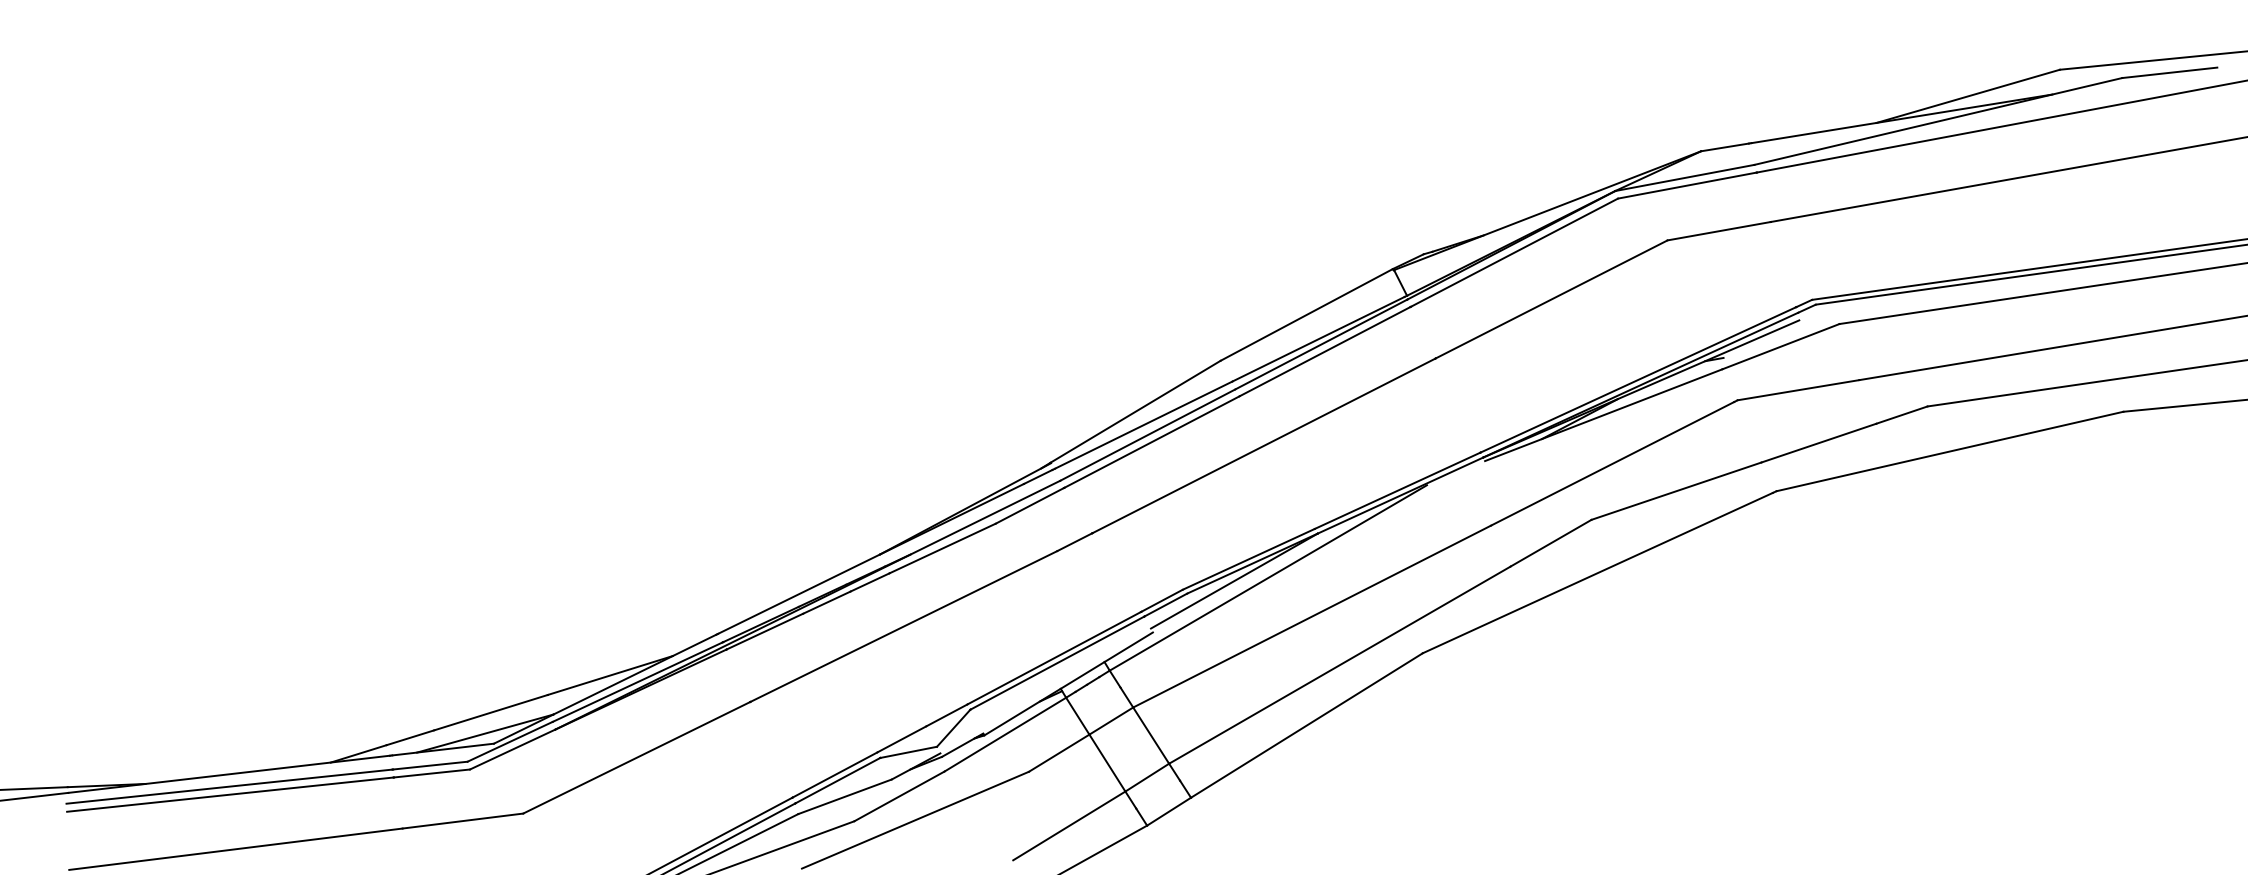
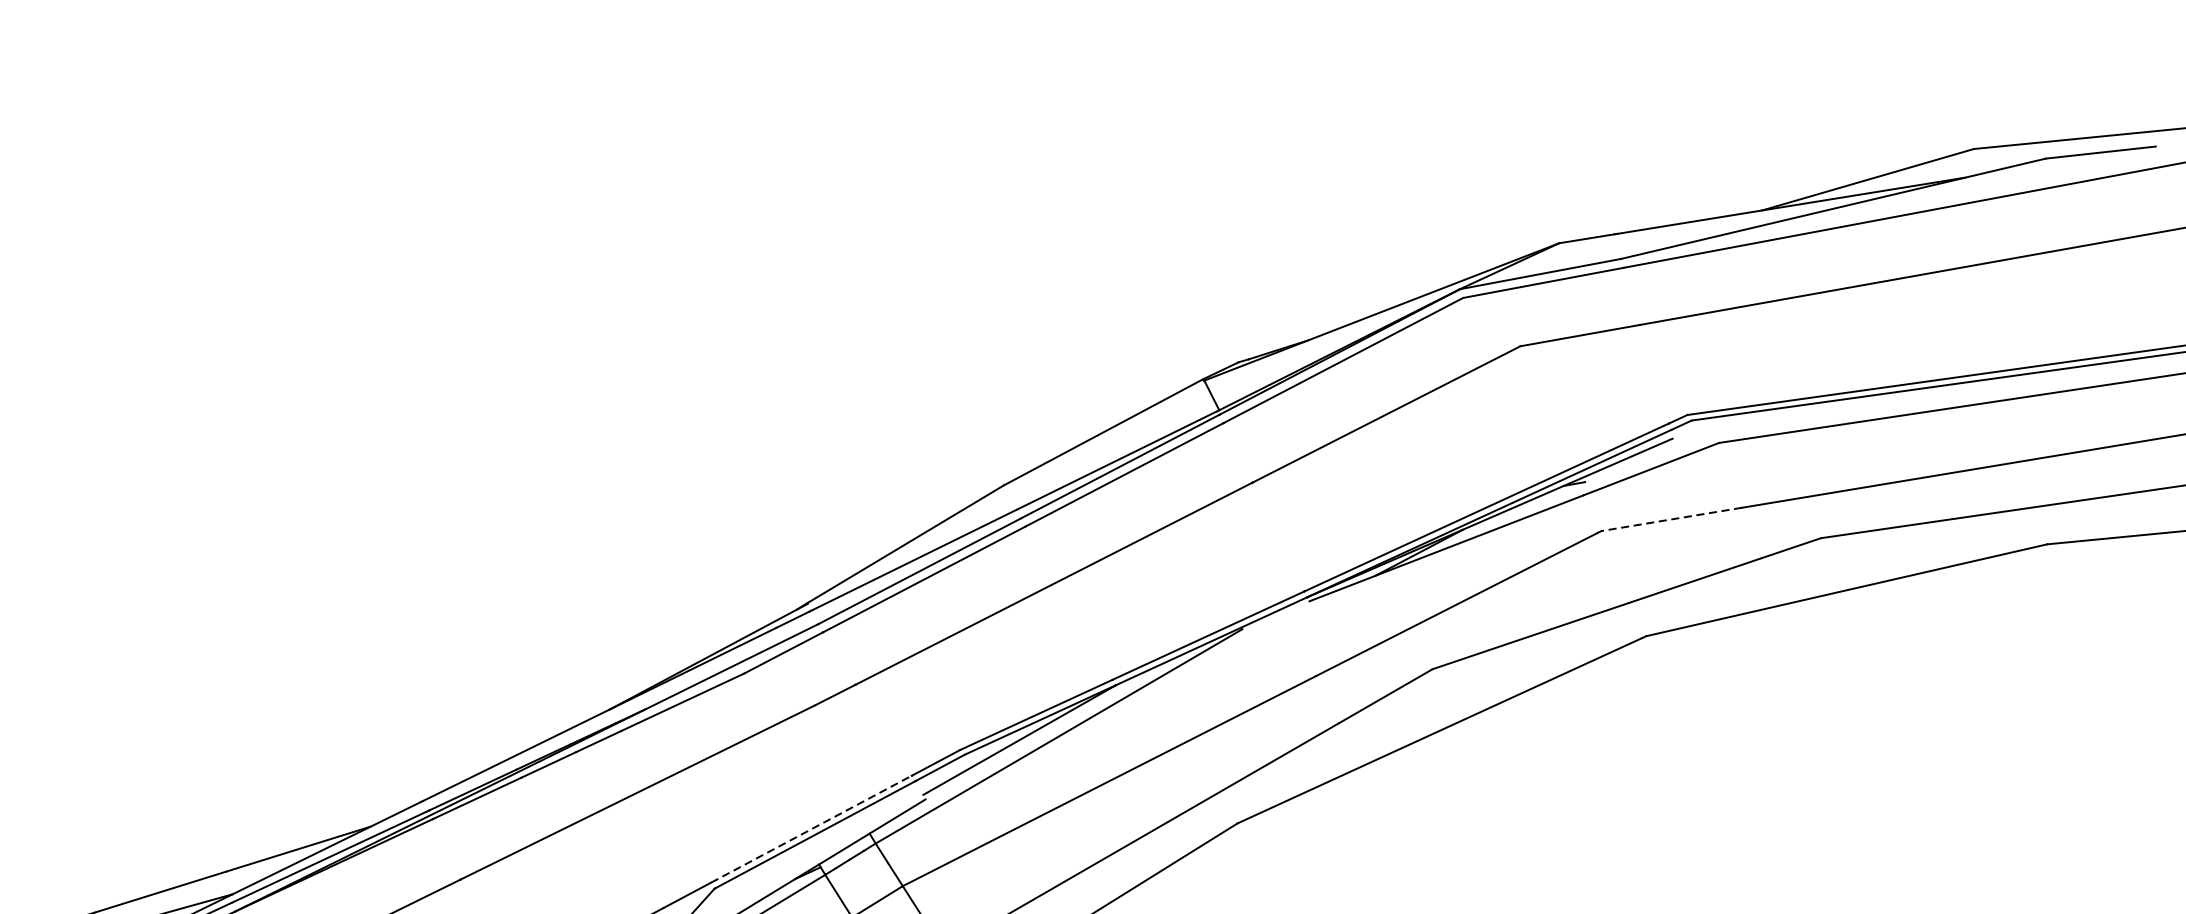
line: (1798, 390) -> (1671, 519), solid -> dashed
line: (1054, 658) -> (811, 829), solid -> dashed

